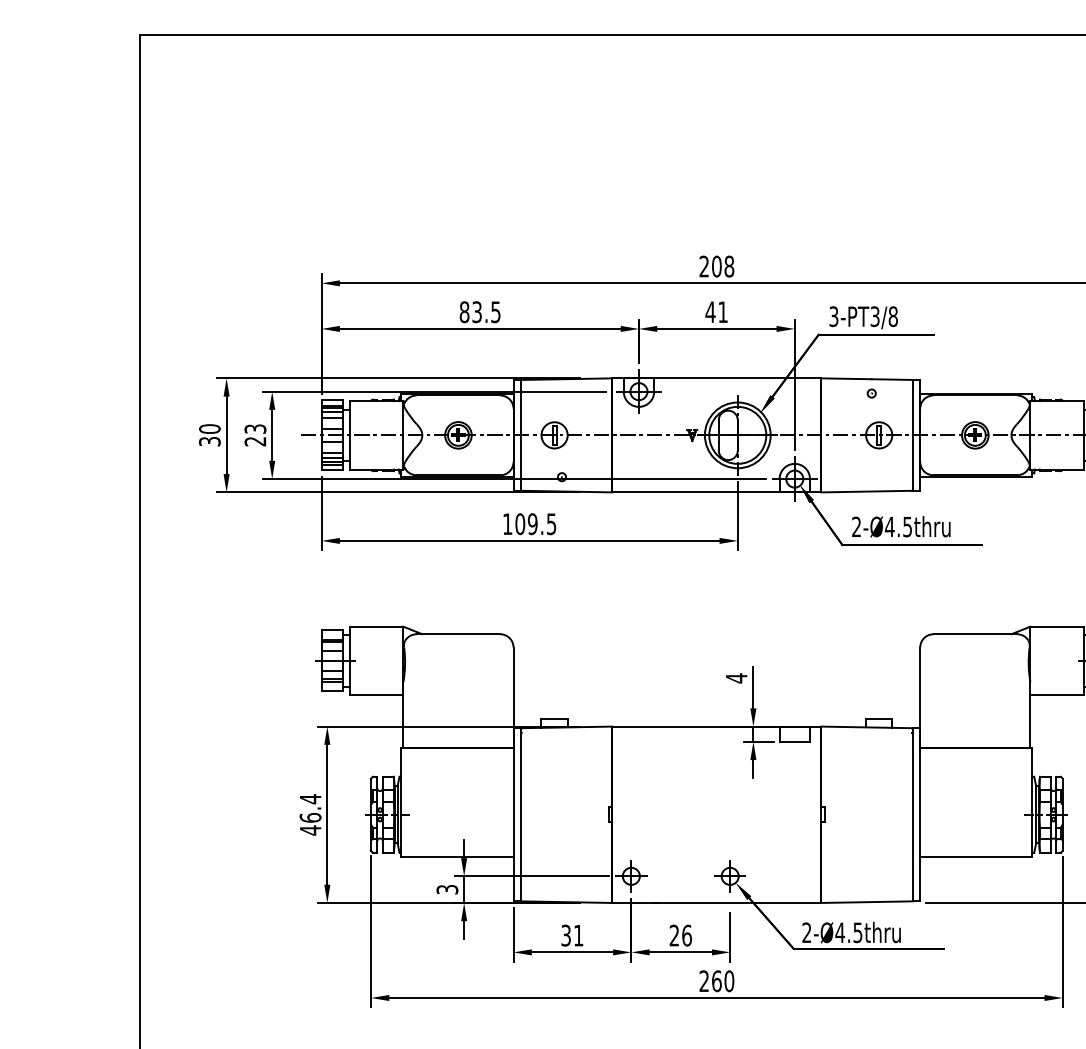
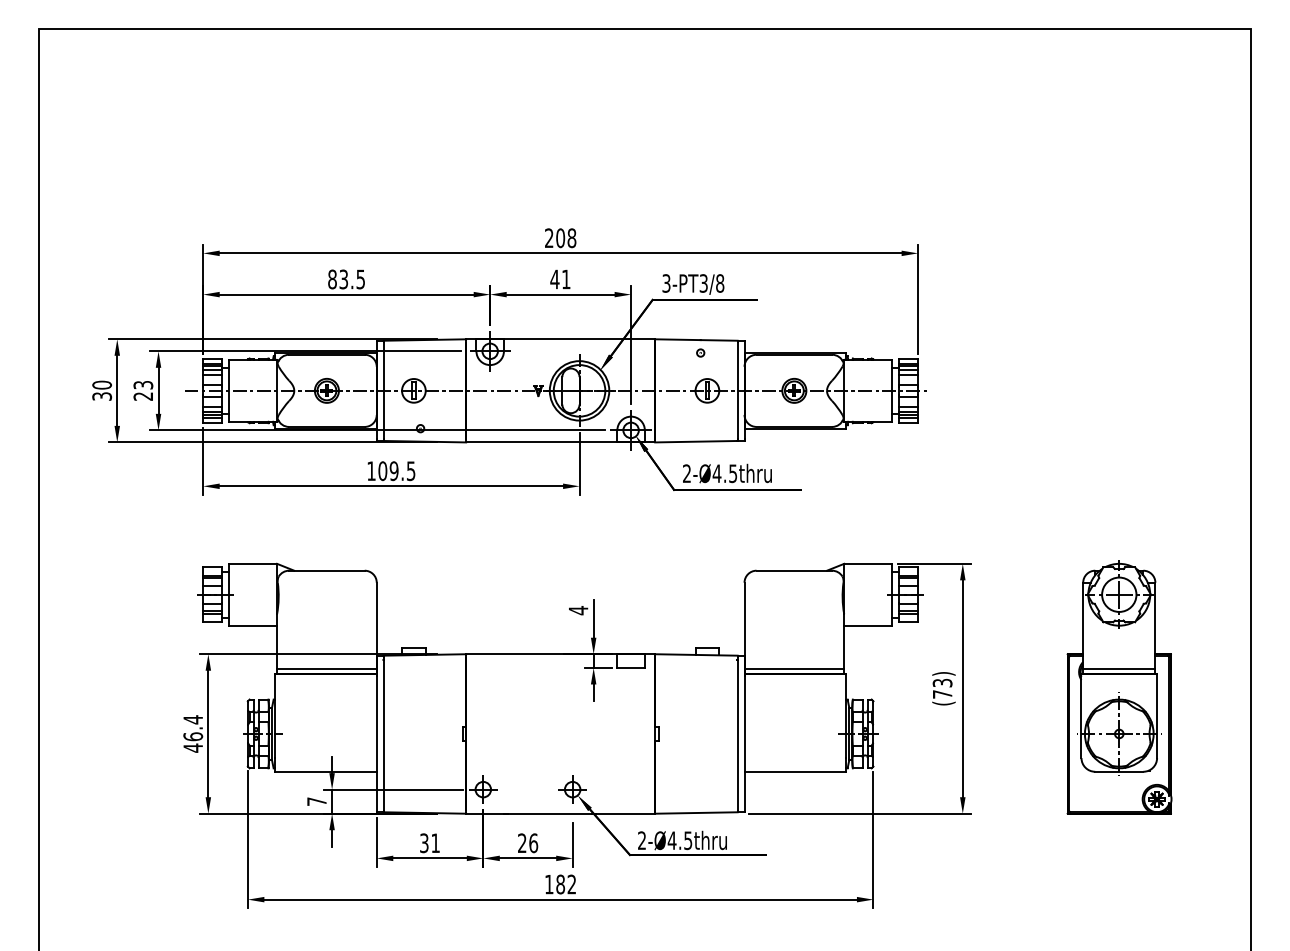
line: (457, 742) -> (326, 668), added
line: (975, 742) -> (794, 668), added
text: (446, 889) -> (316, 801), 3 -> 7
text: (716, 981) -> (560, 884), 260 -> 182

